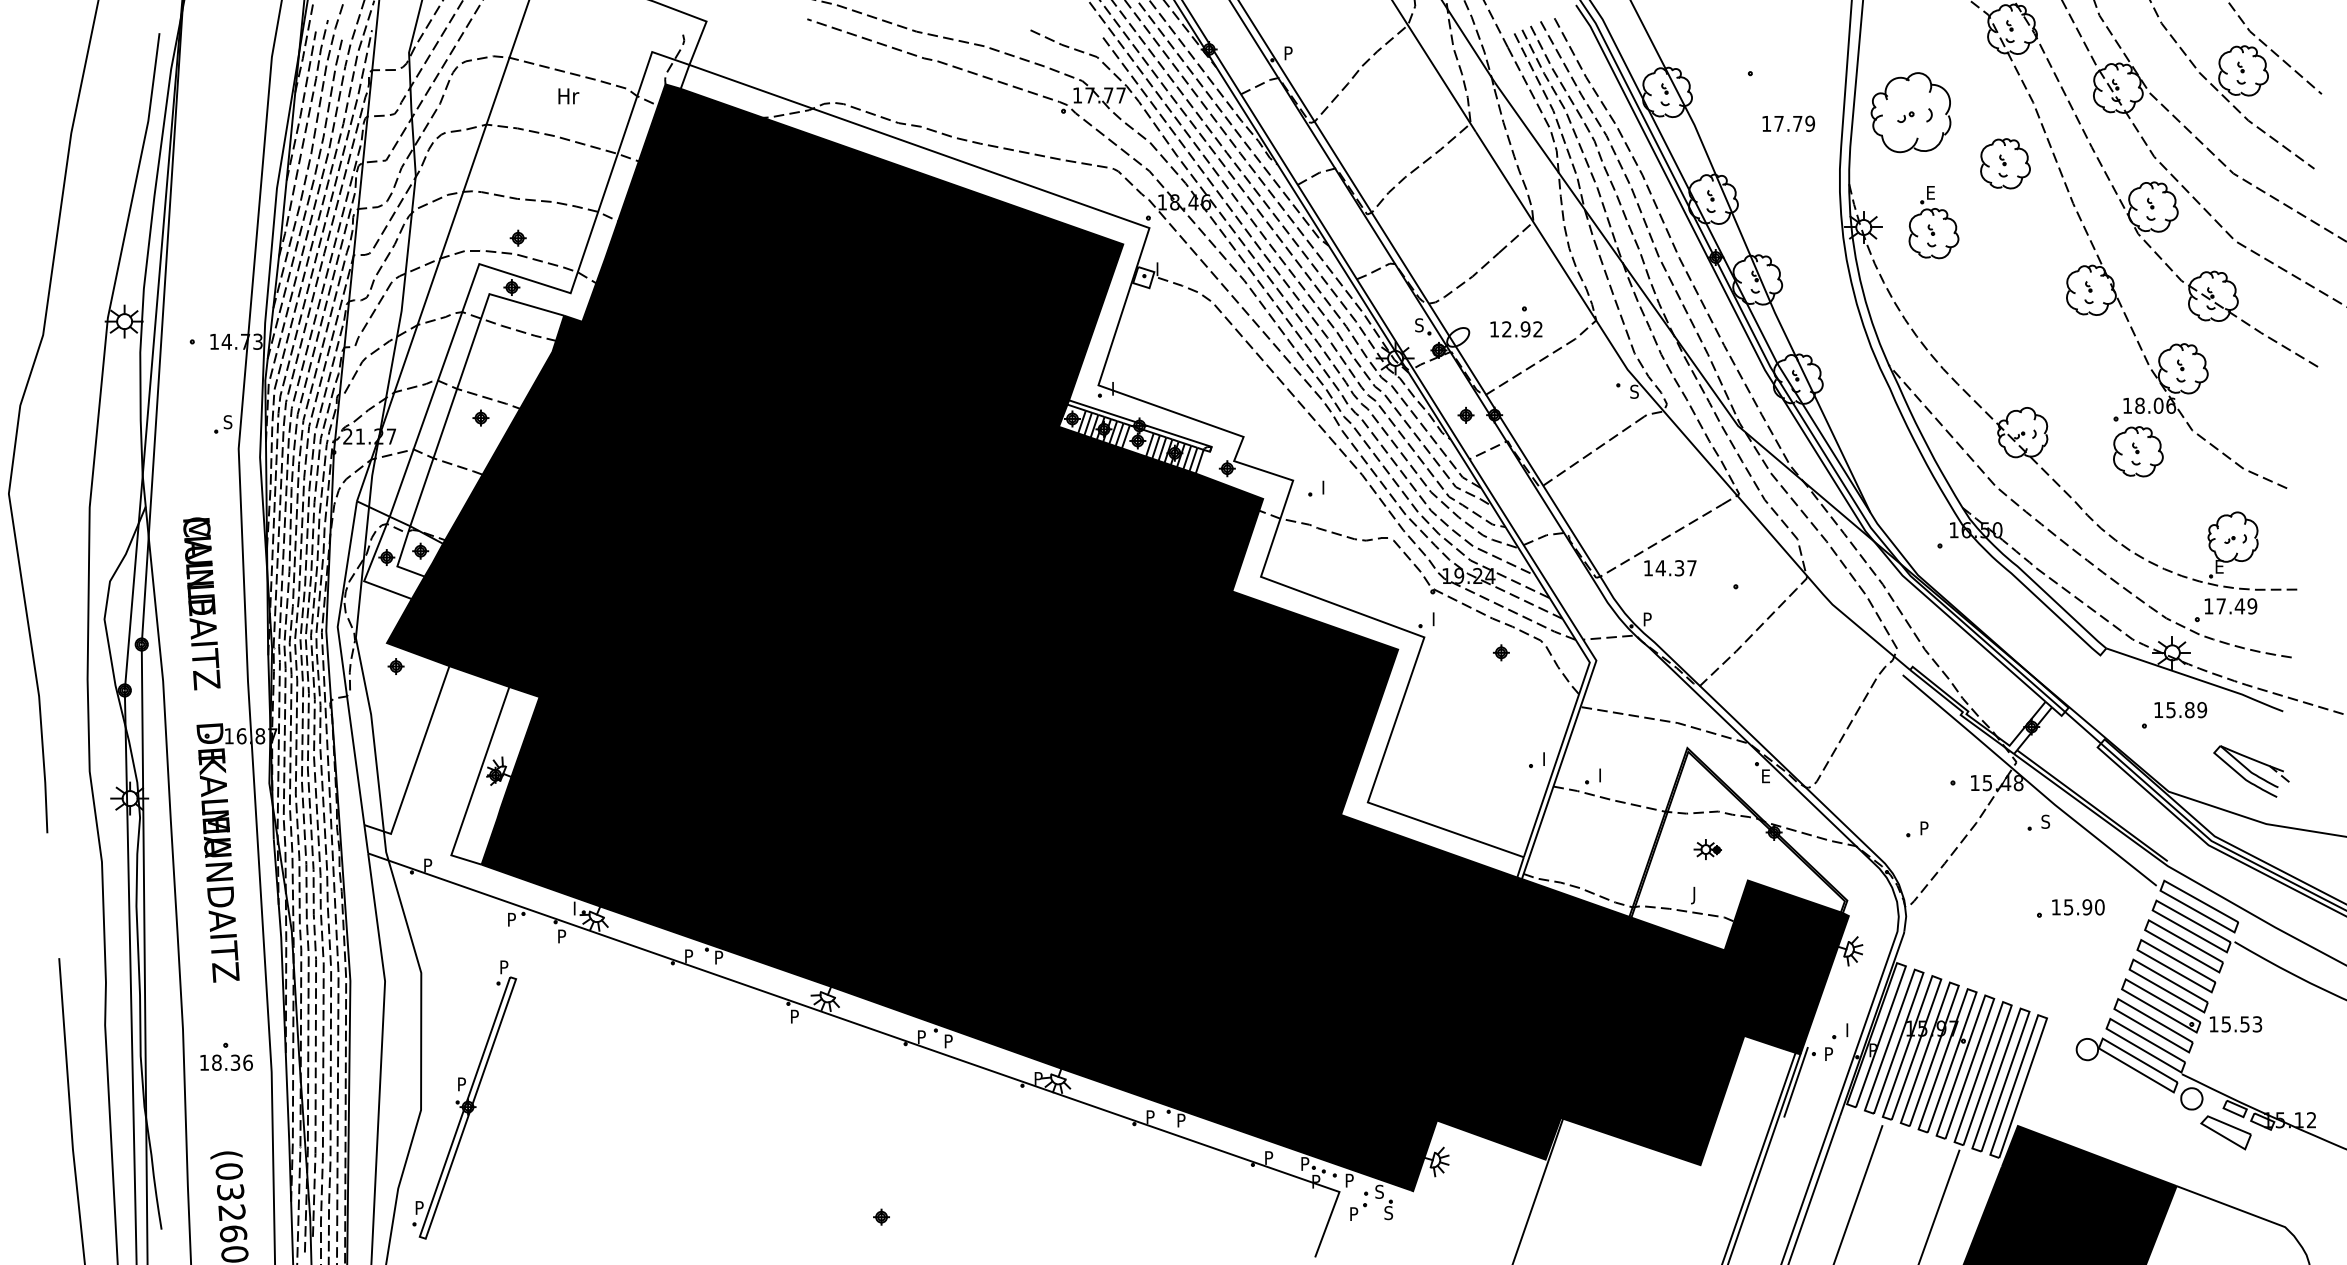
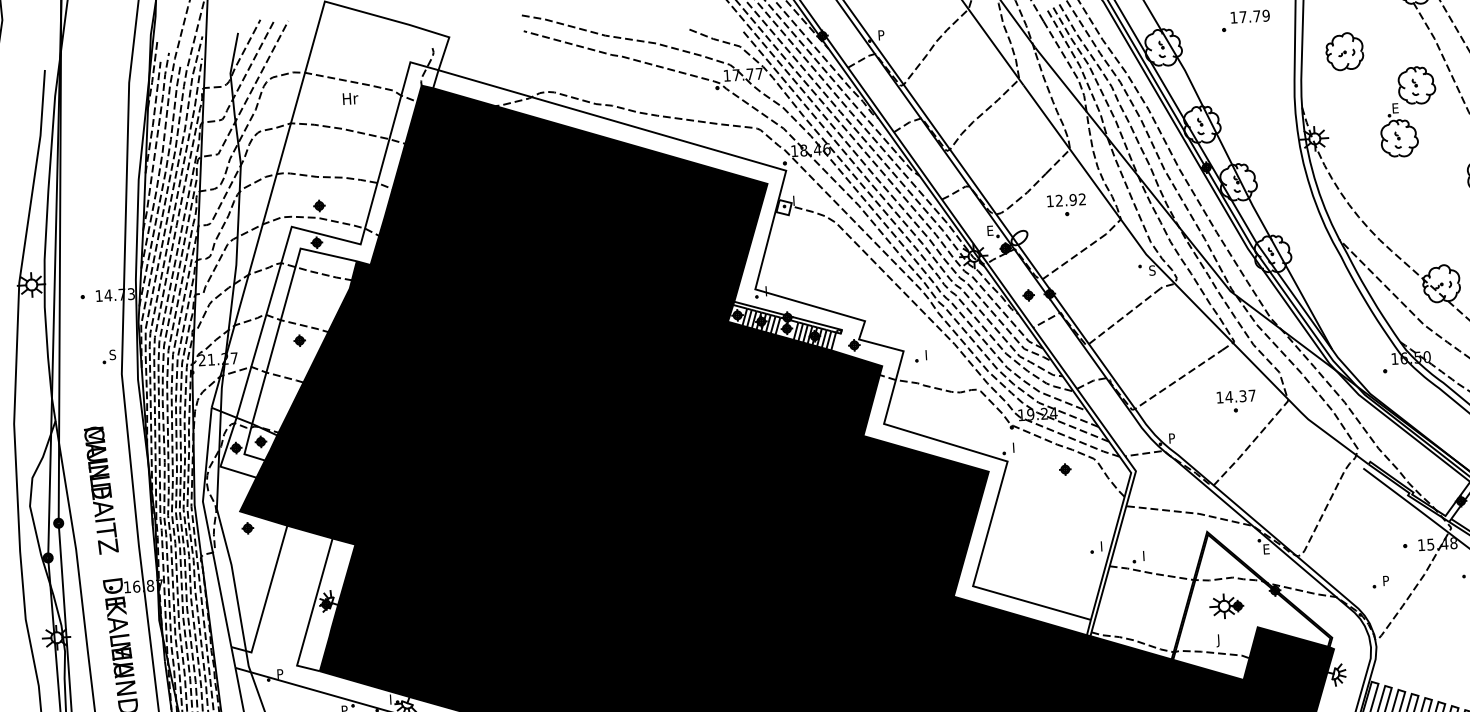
part: (1910, 111) -> (1344, 50), size x0.62
text: (1788, 123) -> (1250, 16), moved
part: (1933, 222) -> (1398, 130), moved
text: (1419, 325) -> (990, 230), S -> E
text: (1516, 329) -> (1066, 200), moved
text: (1670, 568) -> (1236, 396), moved
part: (1707, 849) -> (1226, 606), size x1.67

